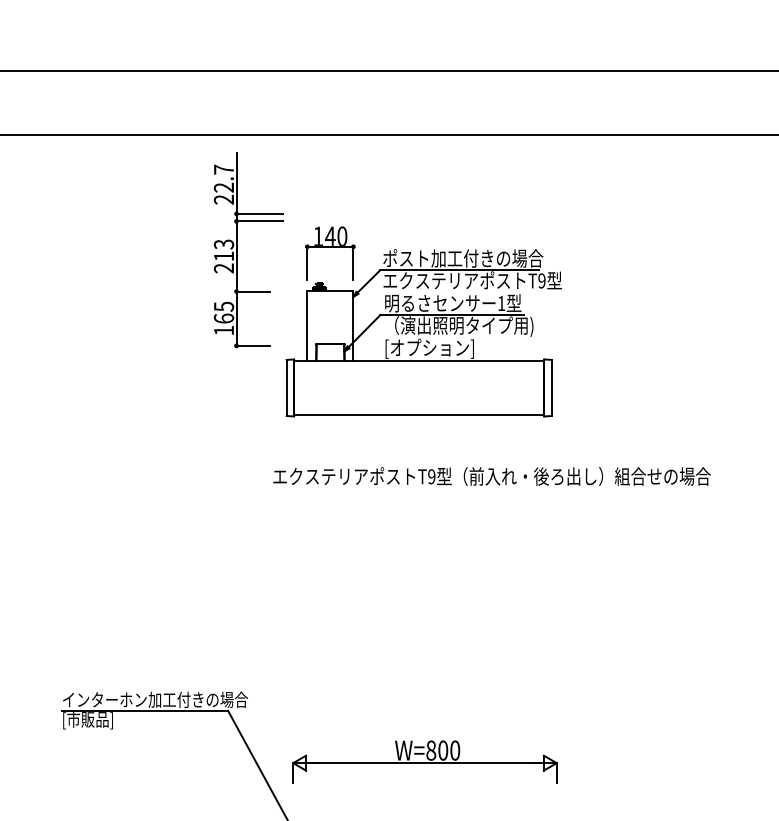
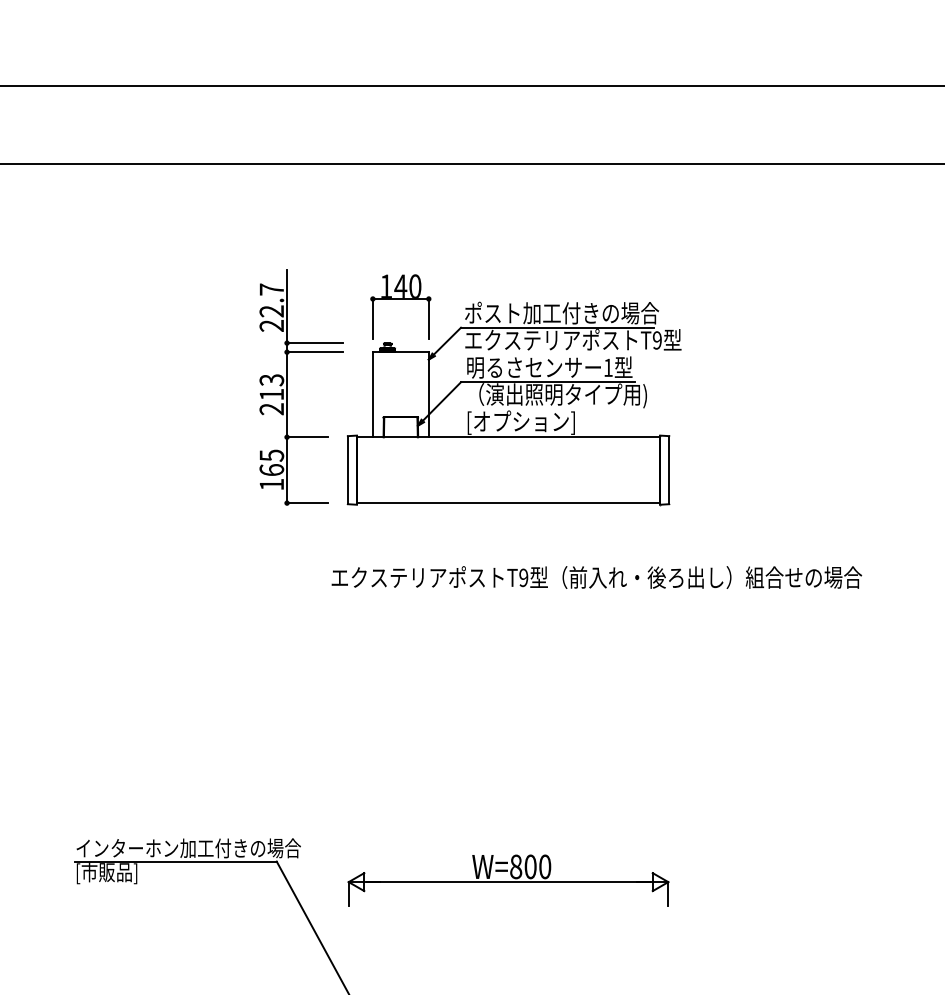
part: (236, 250) -> (287, 387), moved
part: (424, 761) -> (508, 880), moved

